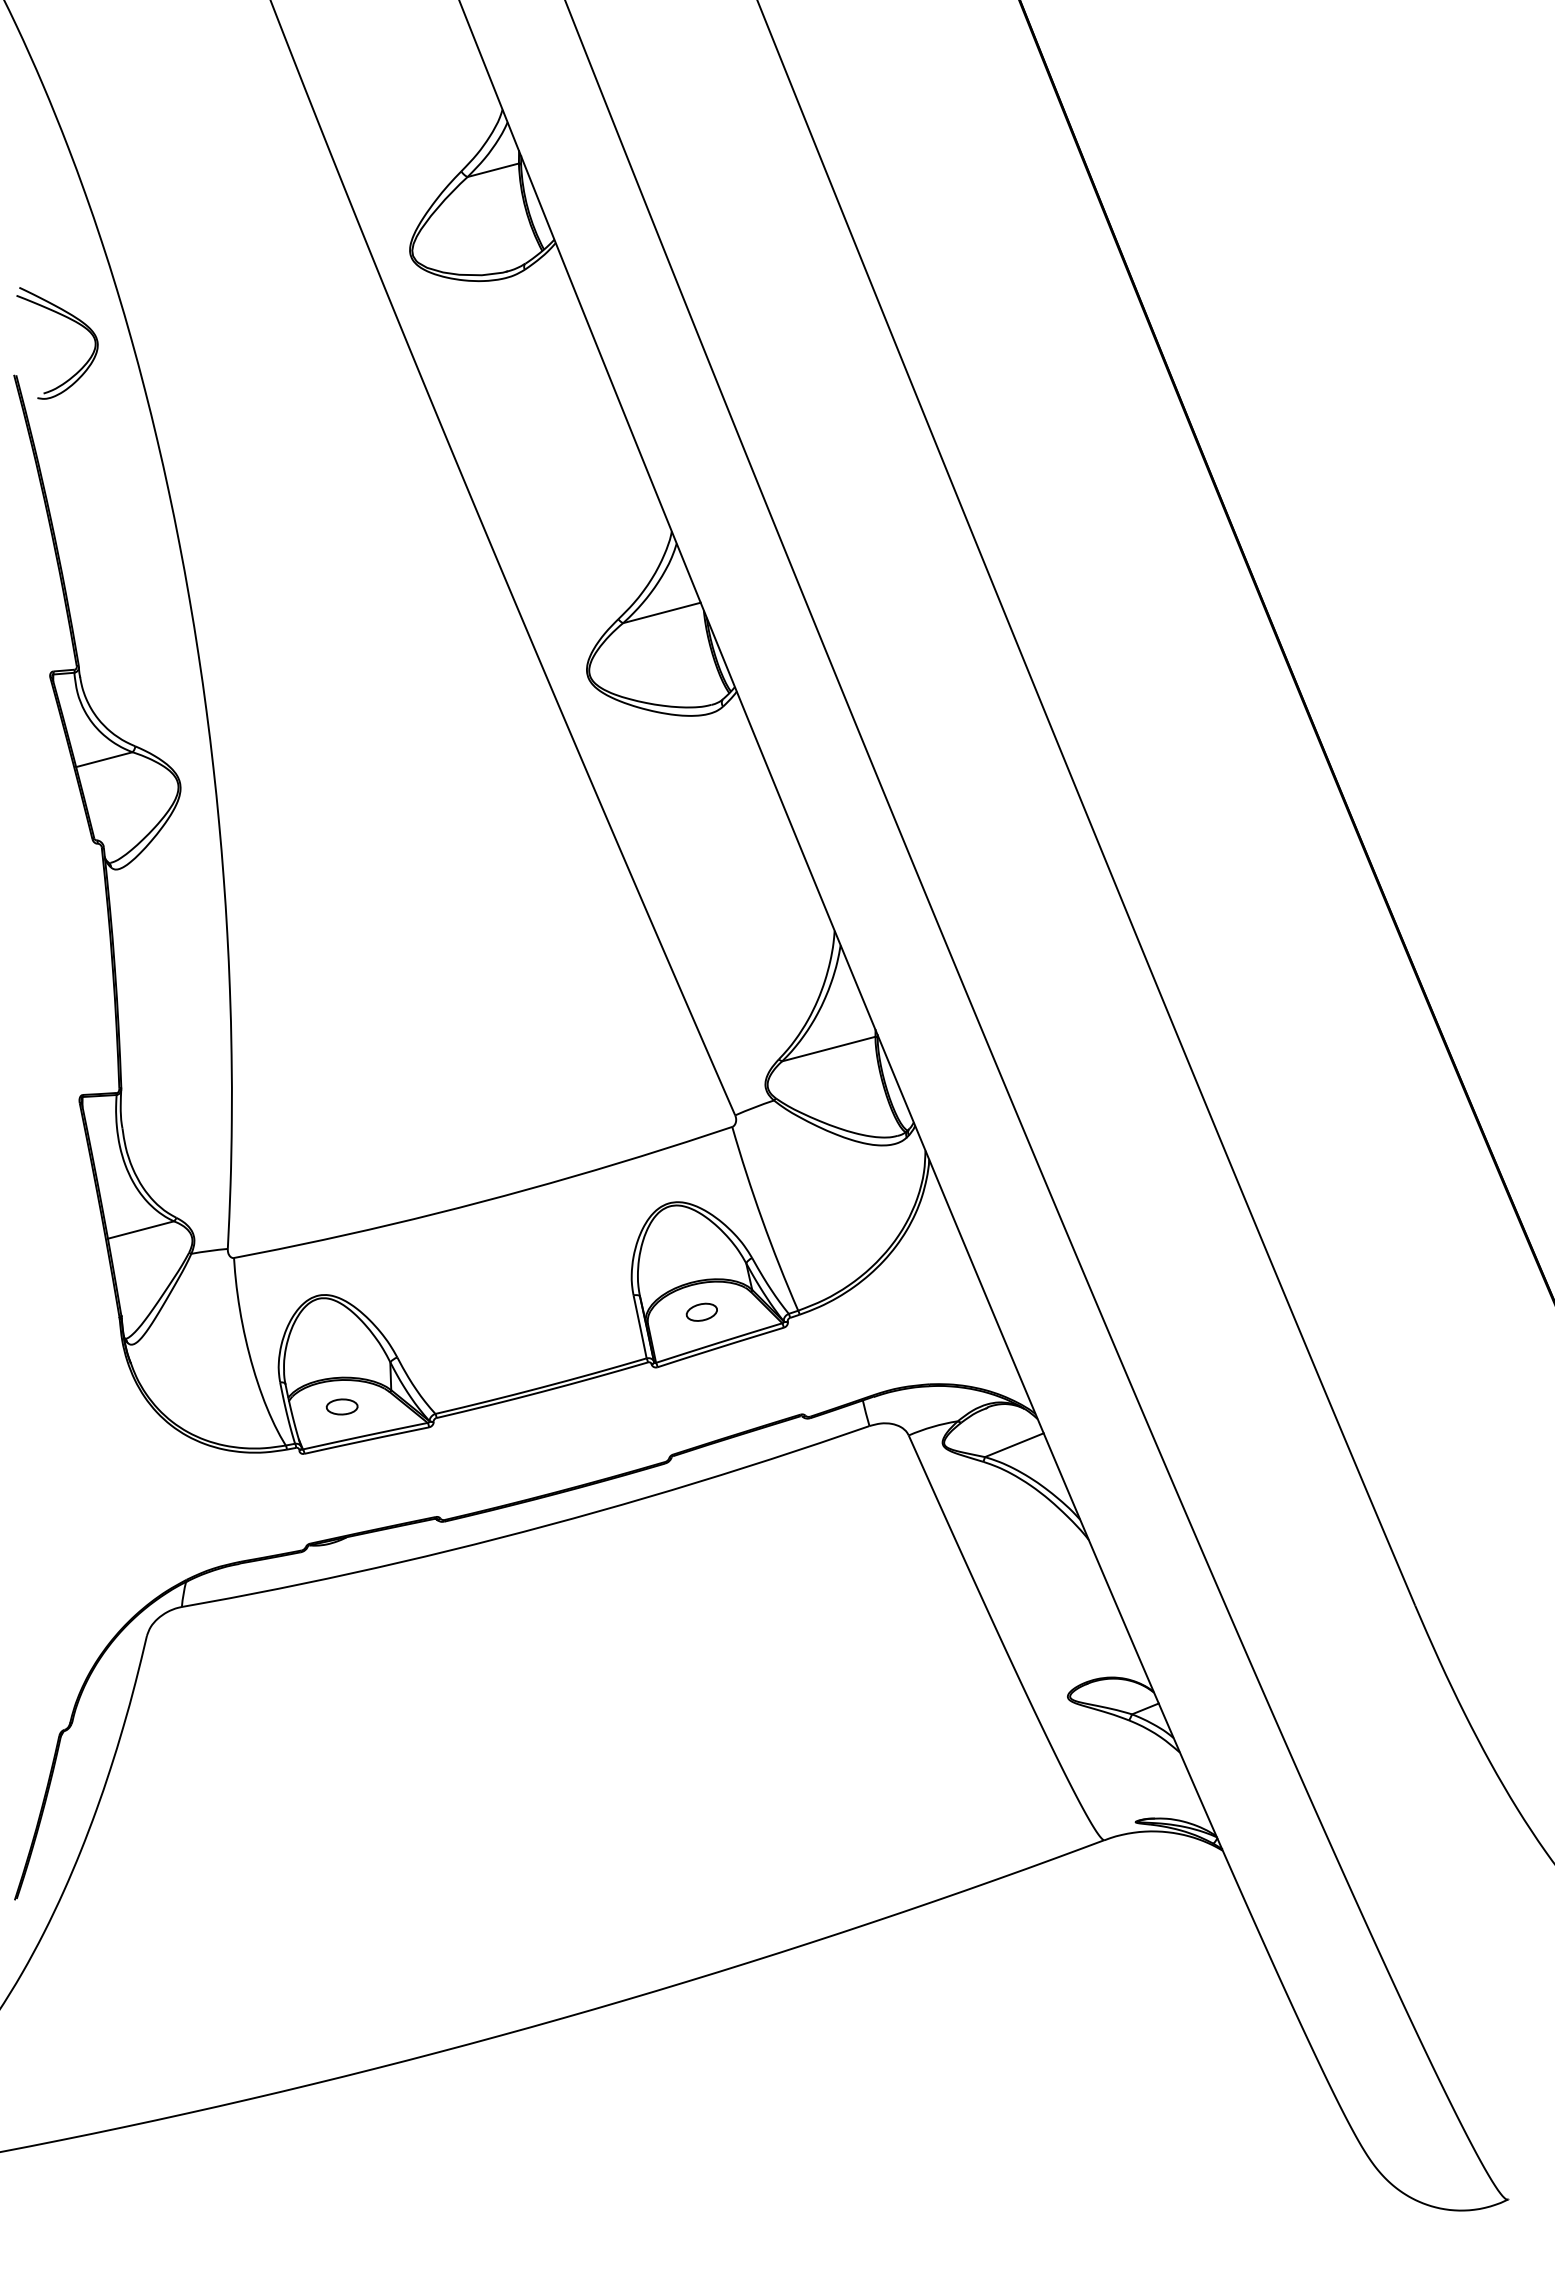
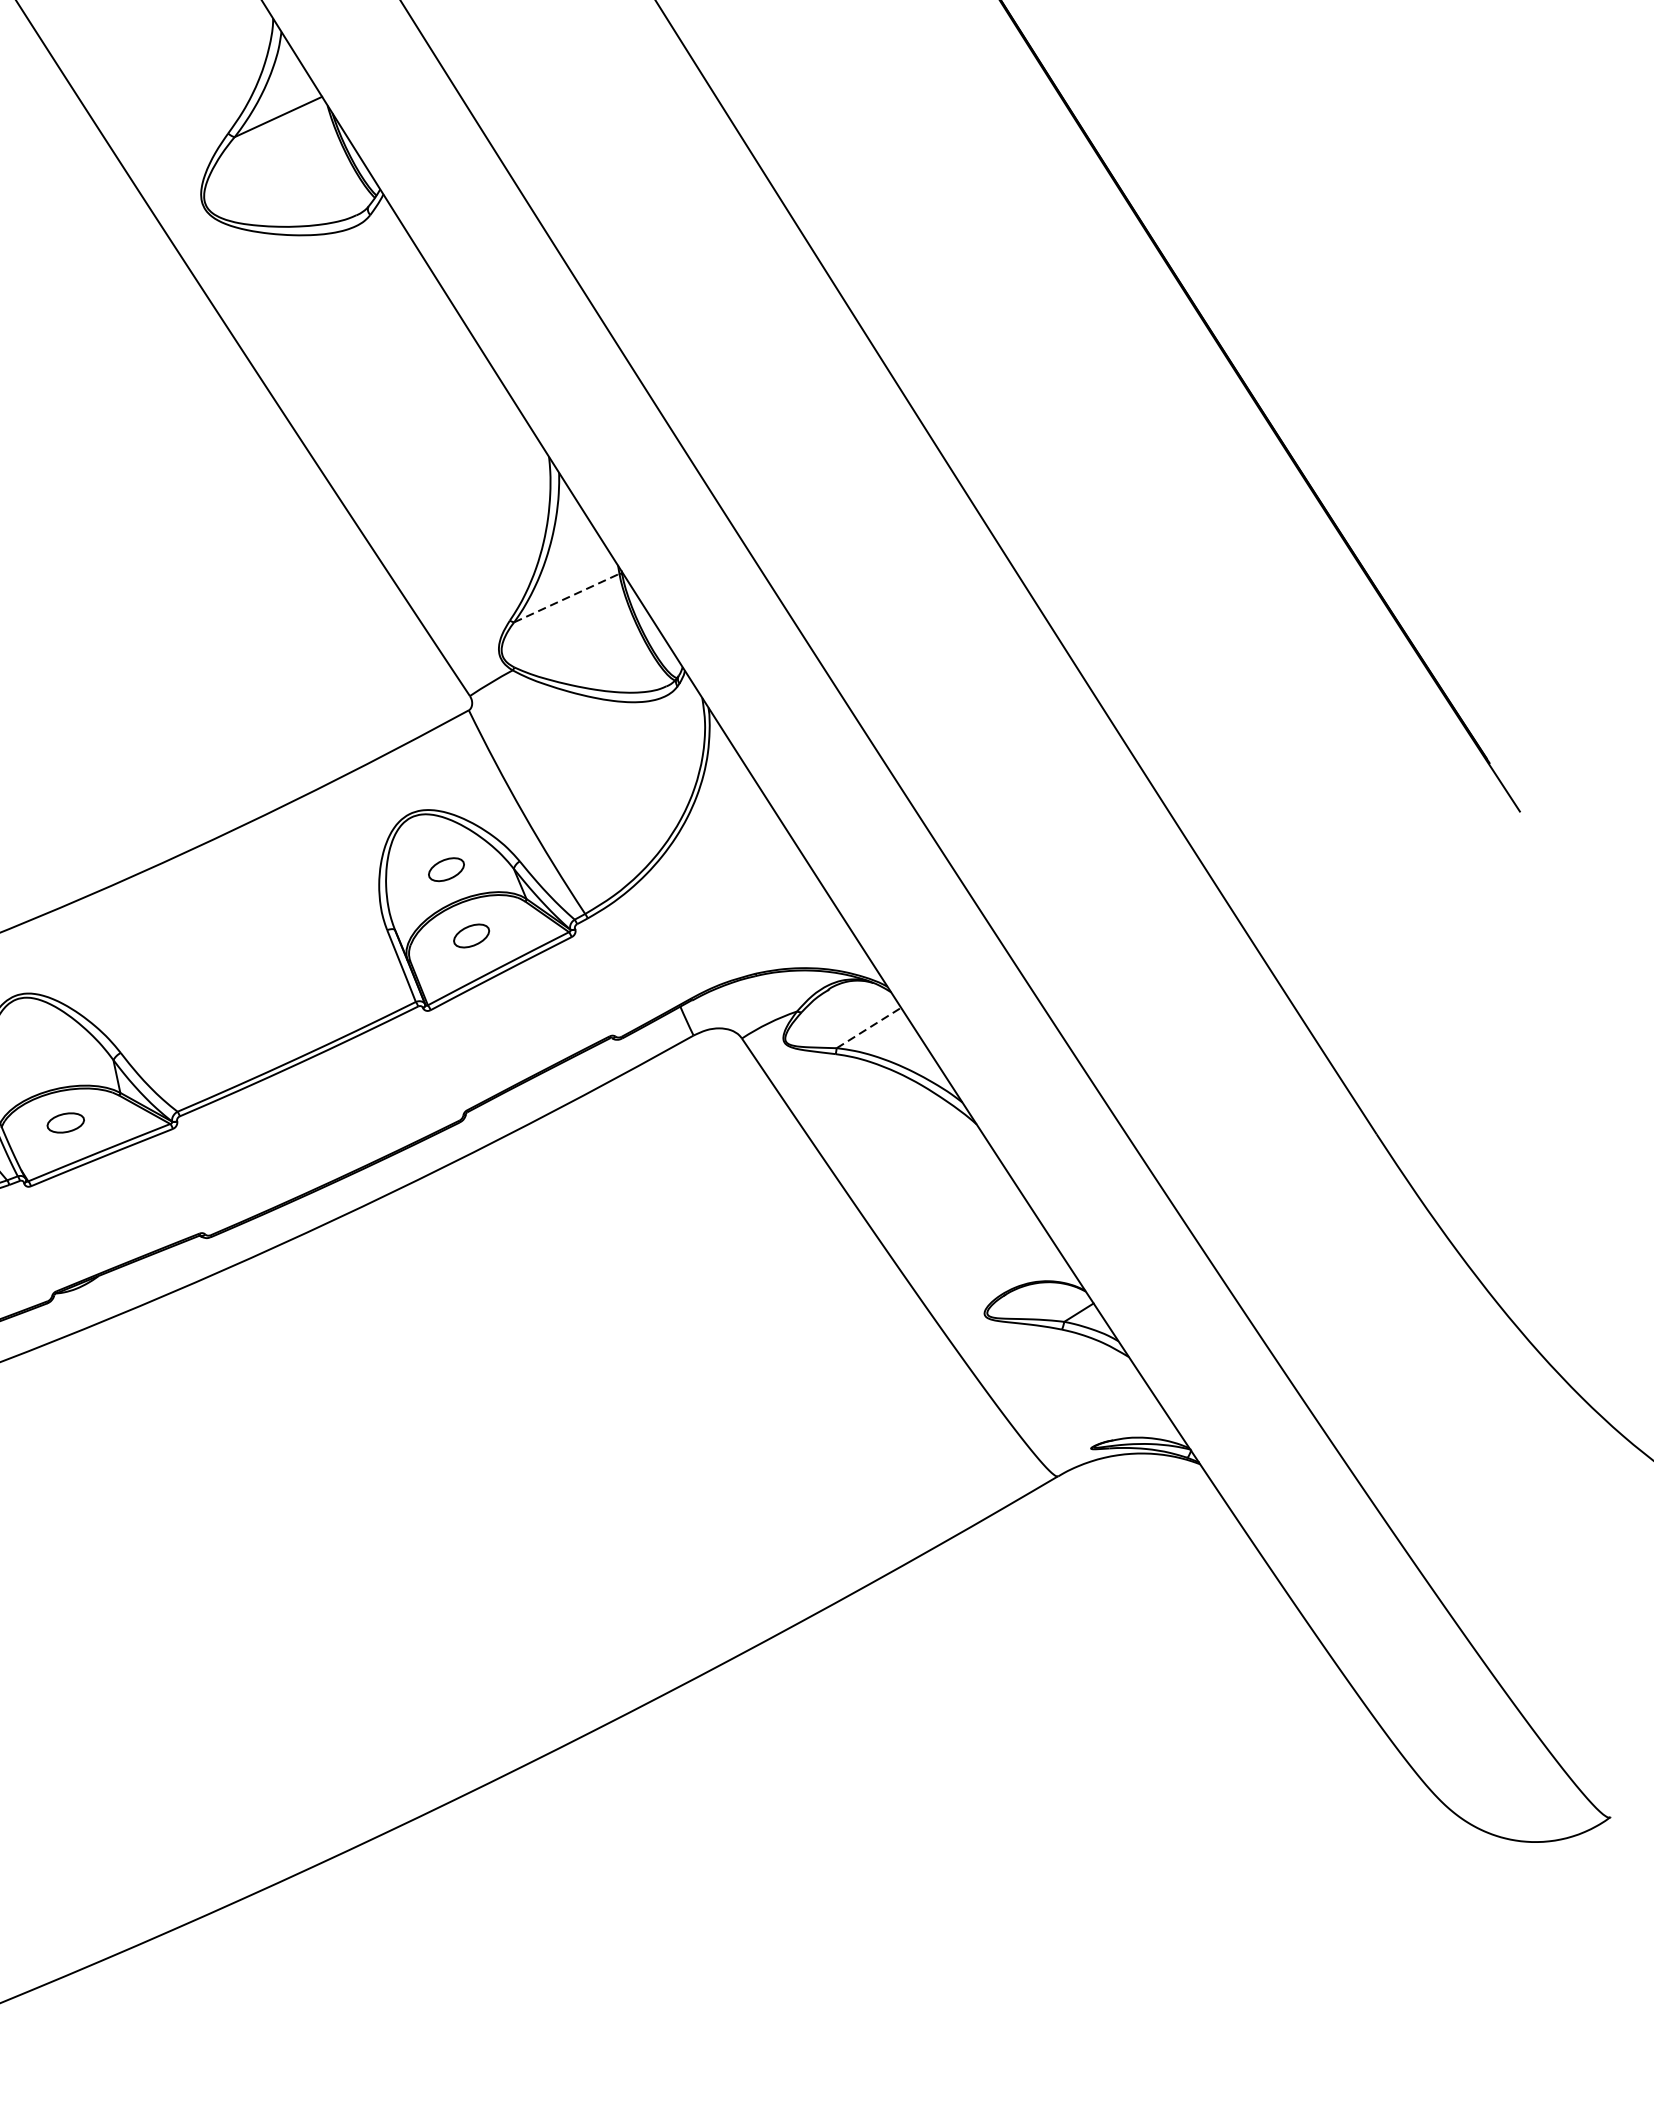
line: (829, 1048) -> (567, 597), solid -> dashed
part: (690, 1253) -> (445, 868), added
line: (1014, 1445) -> (869, 1028), solid -> dashed

